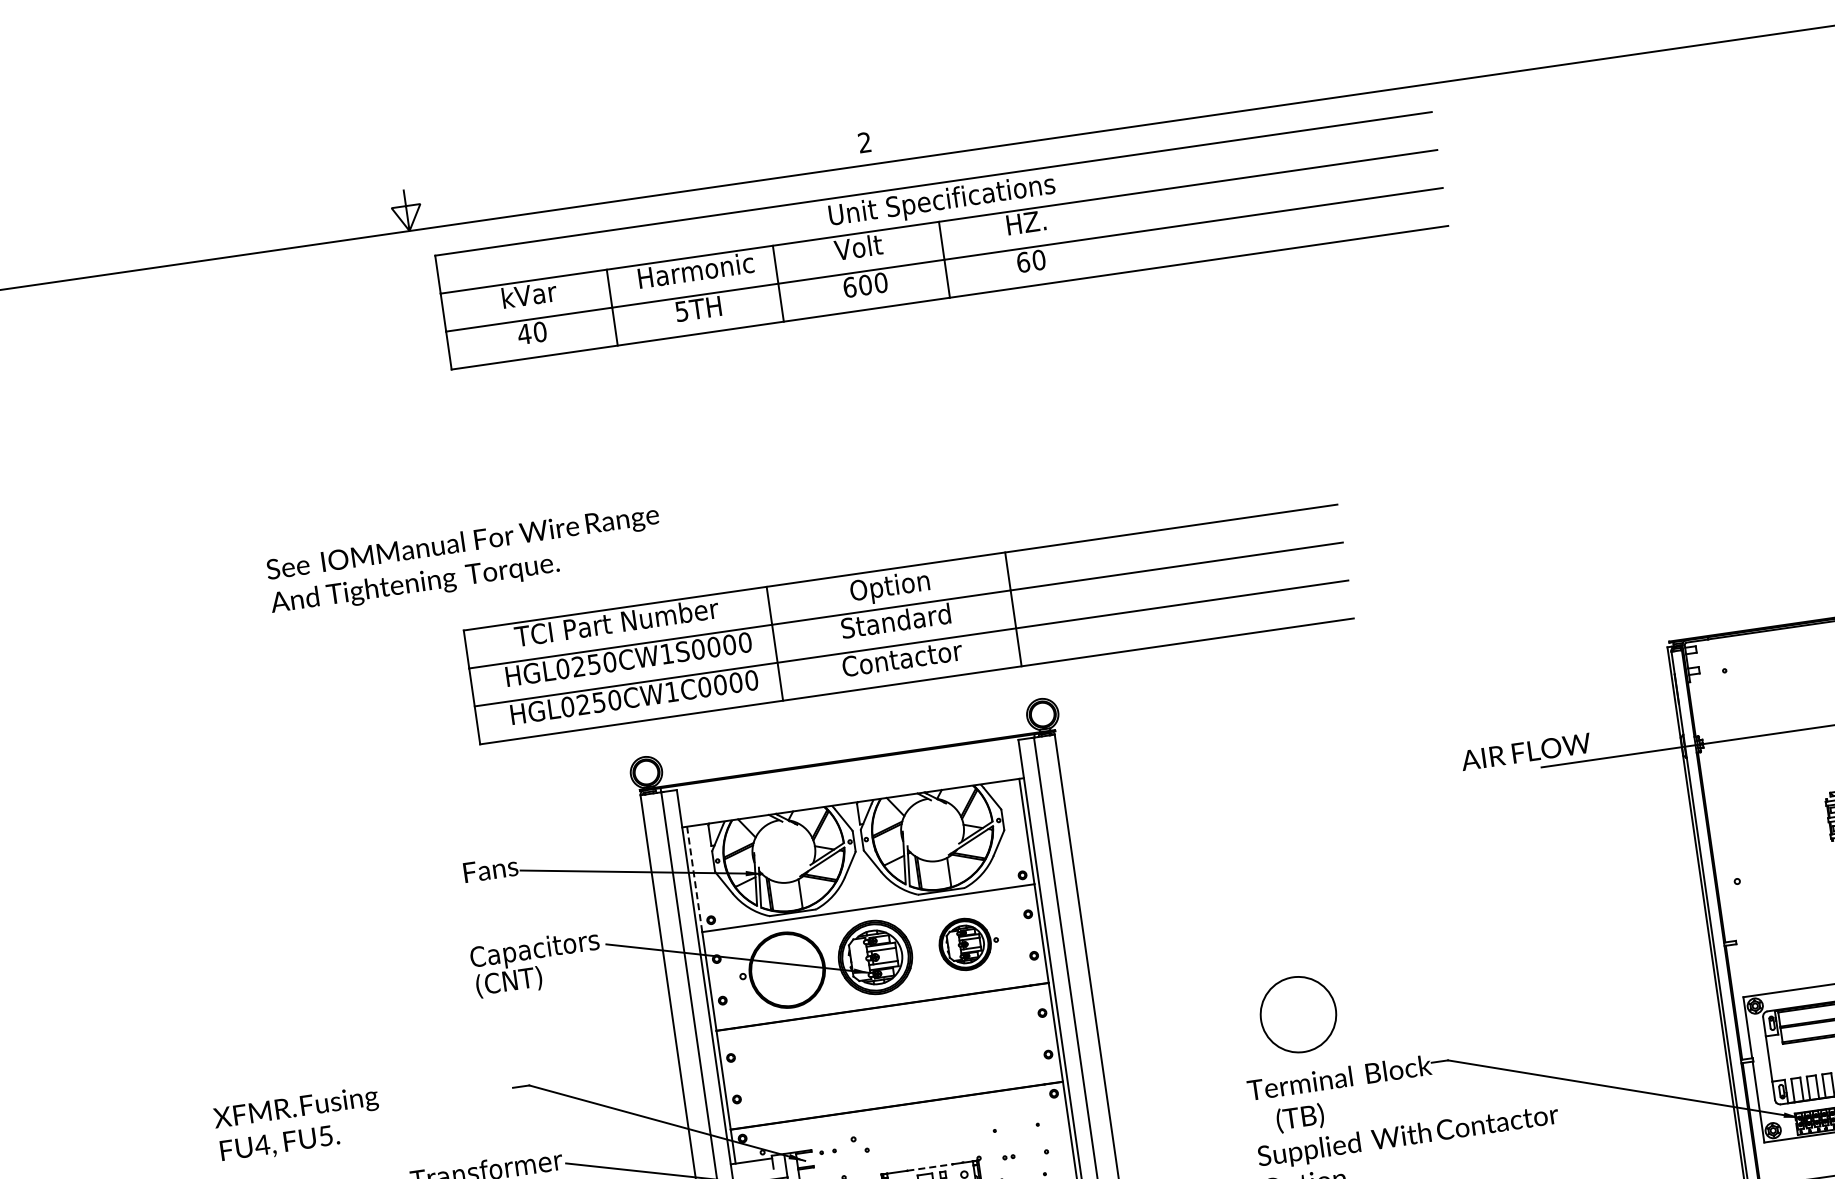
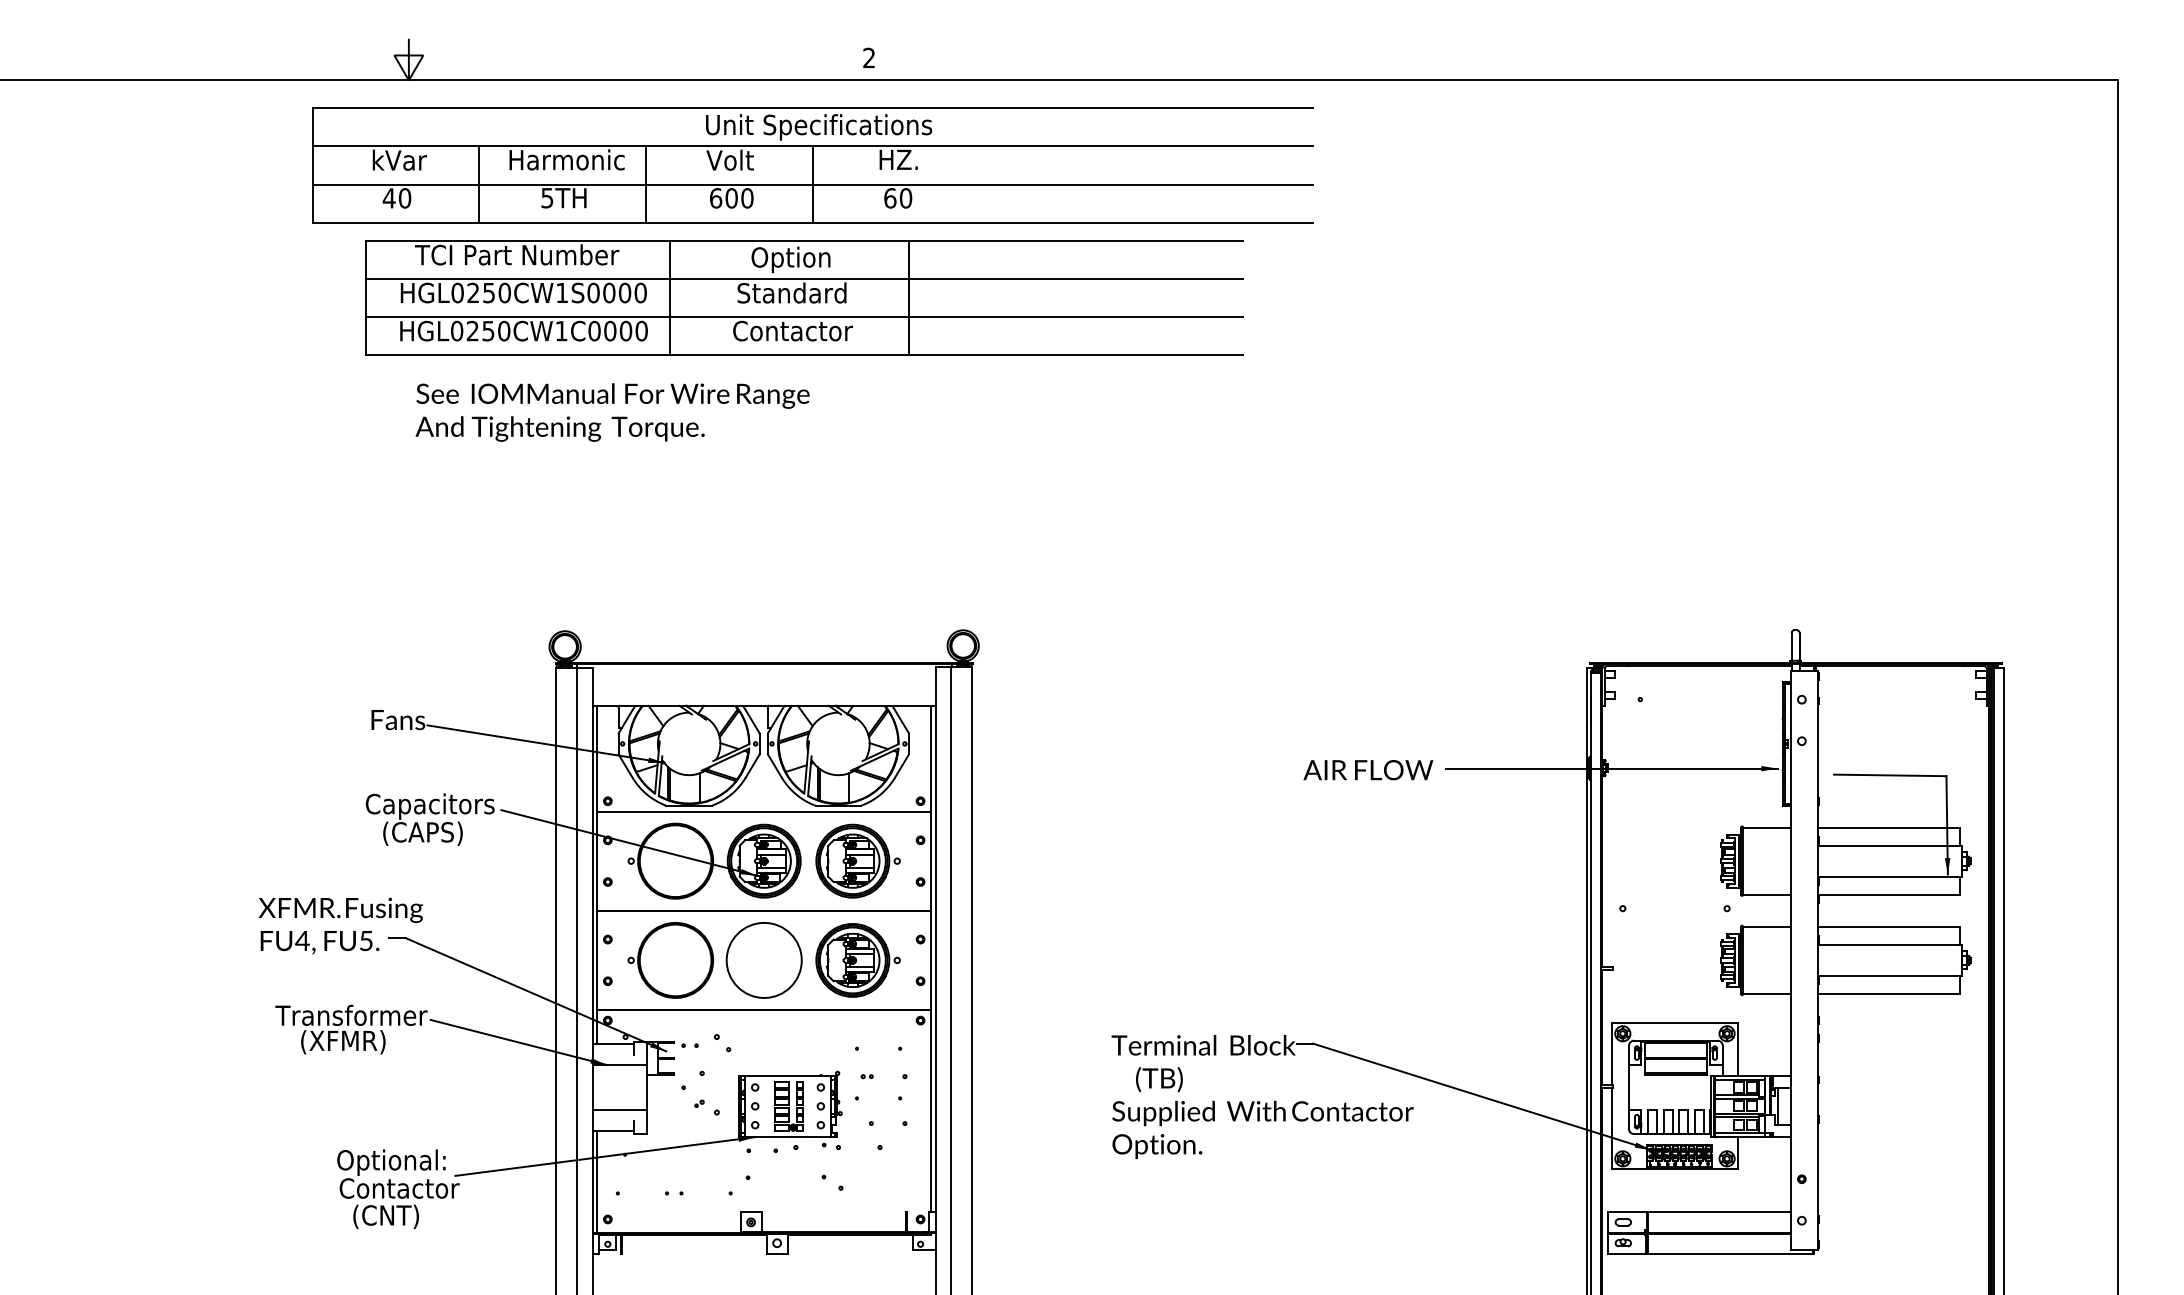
part: (941, 240) -> (812, 165), moved
text: (464, 560) -> (612, 412), moved
part: (908, 623) -> (804, 297), moved
text: (1526, 752) -> (1368, 770), moved
line: (694, 879) -> (597, 758), dashed -> solid
part: (968, 943) -> (857, 860), size x1.43
text: (523, 980) -> (414, 833), (CNT) -> (CAPS)
circle: (1297, 1014) -> (763, 960), moved
part: (982, 1042) -> (857, 960), added
part: (796, 1069) -> (670, 960), added
text: (298, 1124) -> (340, 925), moved
line: (930, 1167) -> (788, 1075), dashed -> solid

